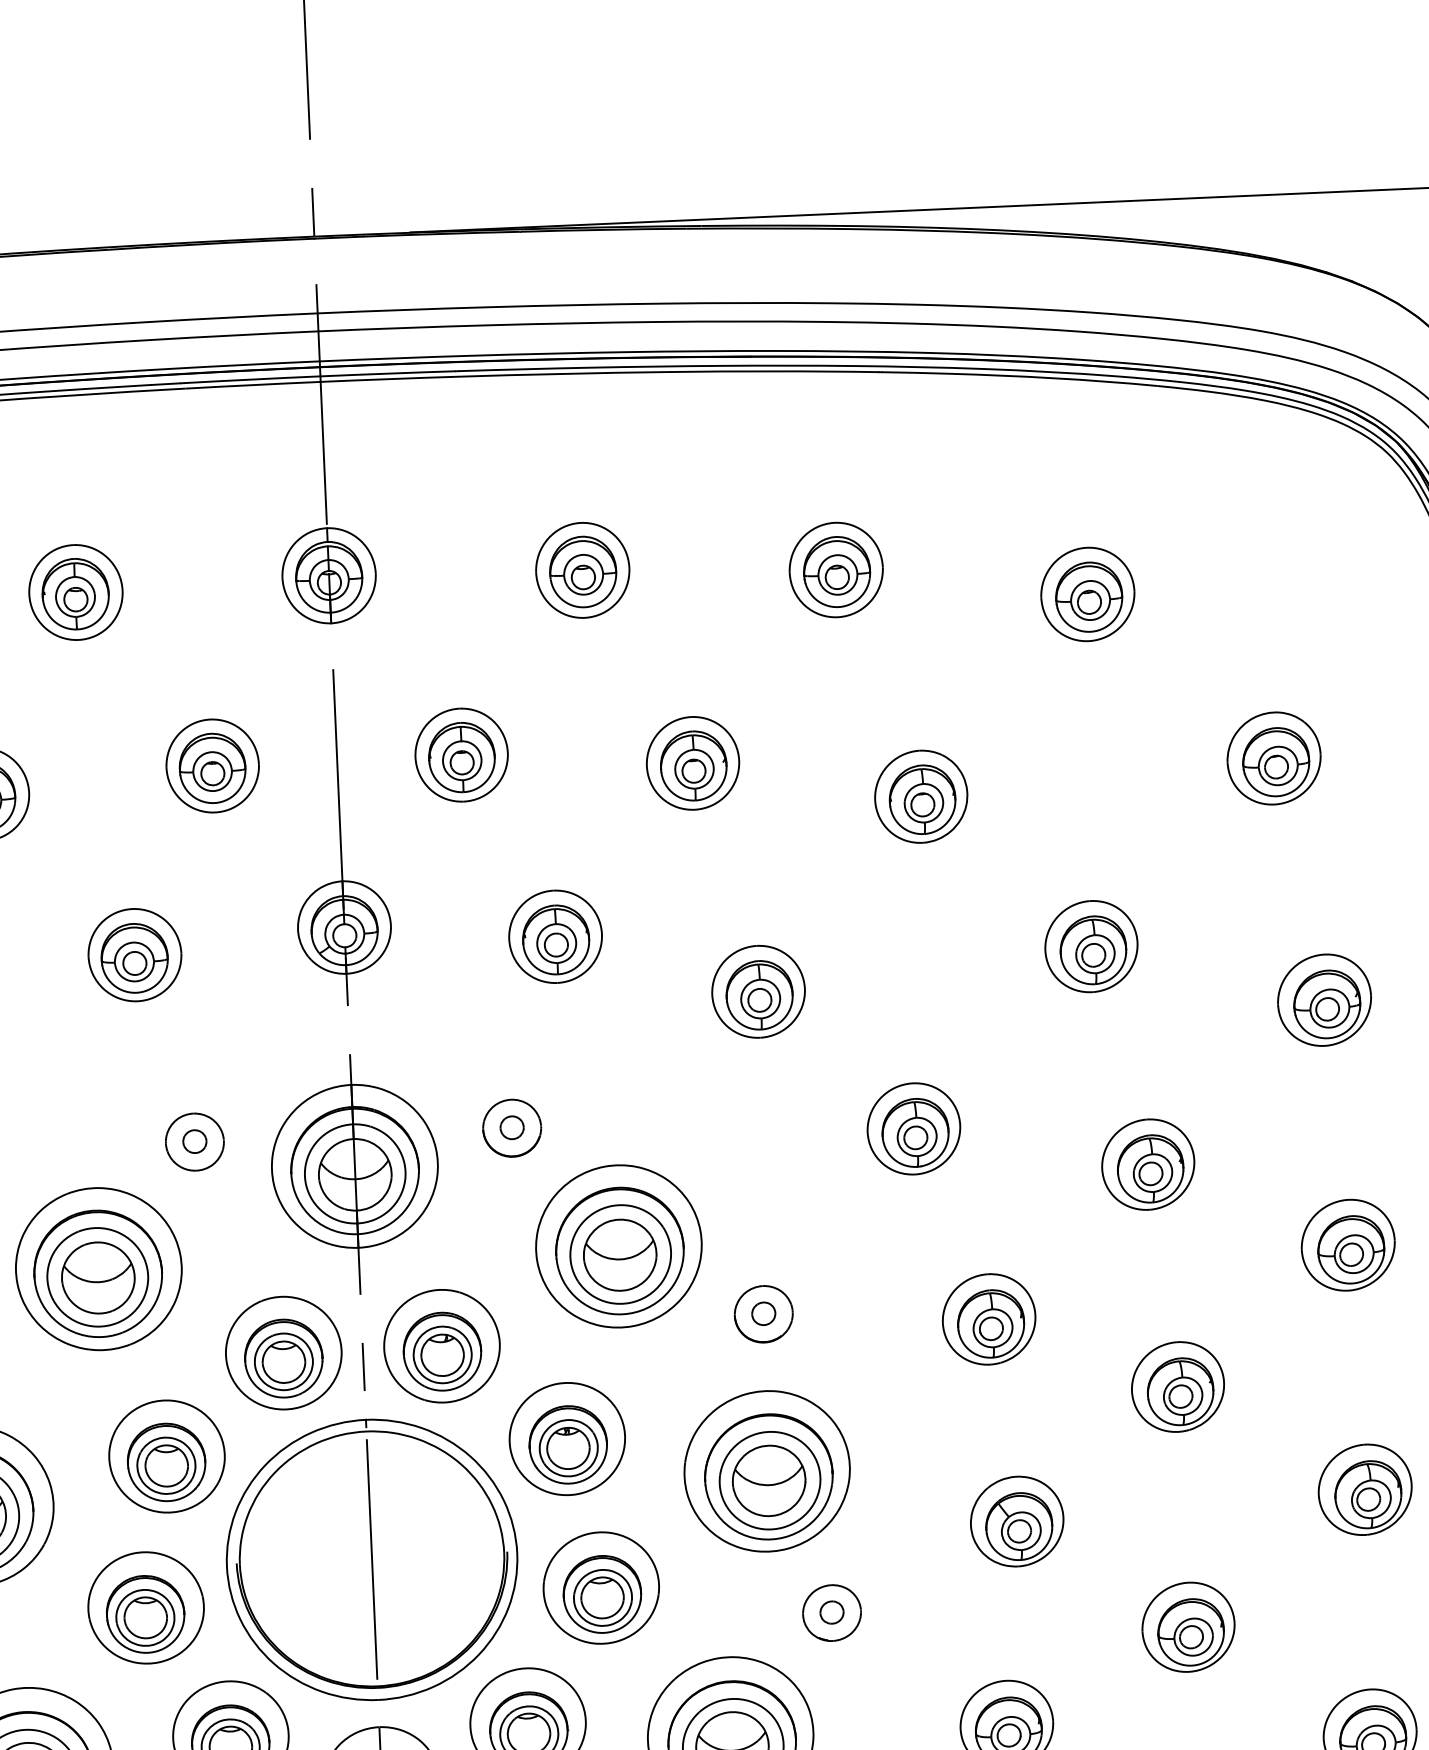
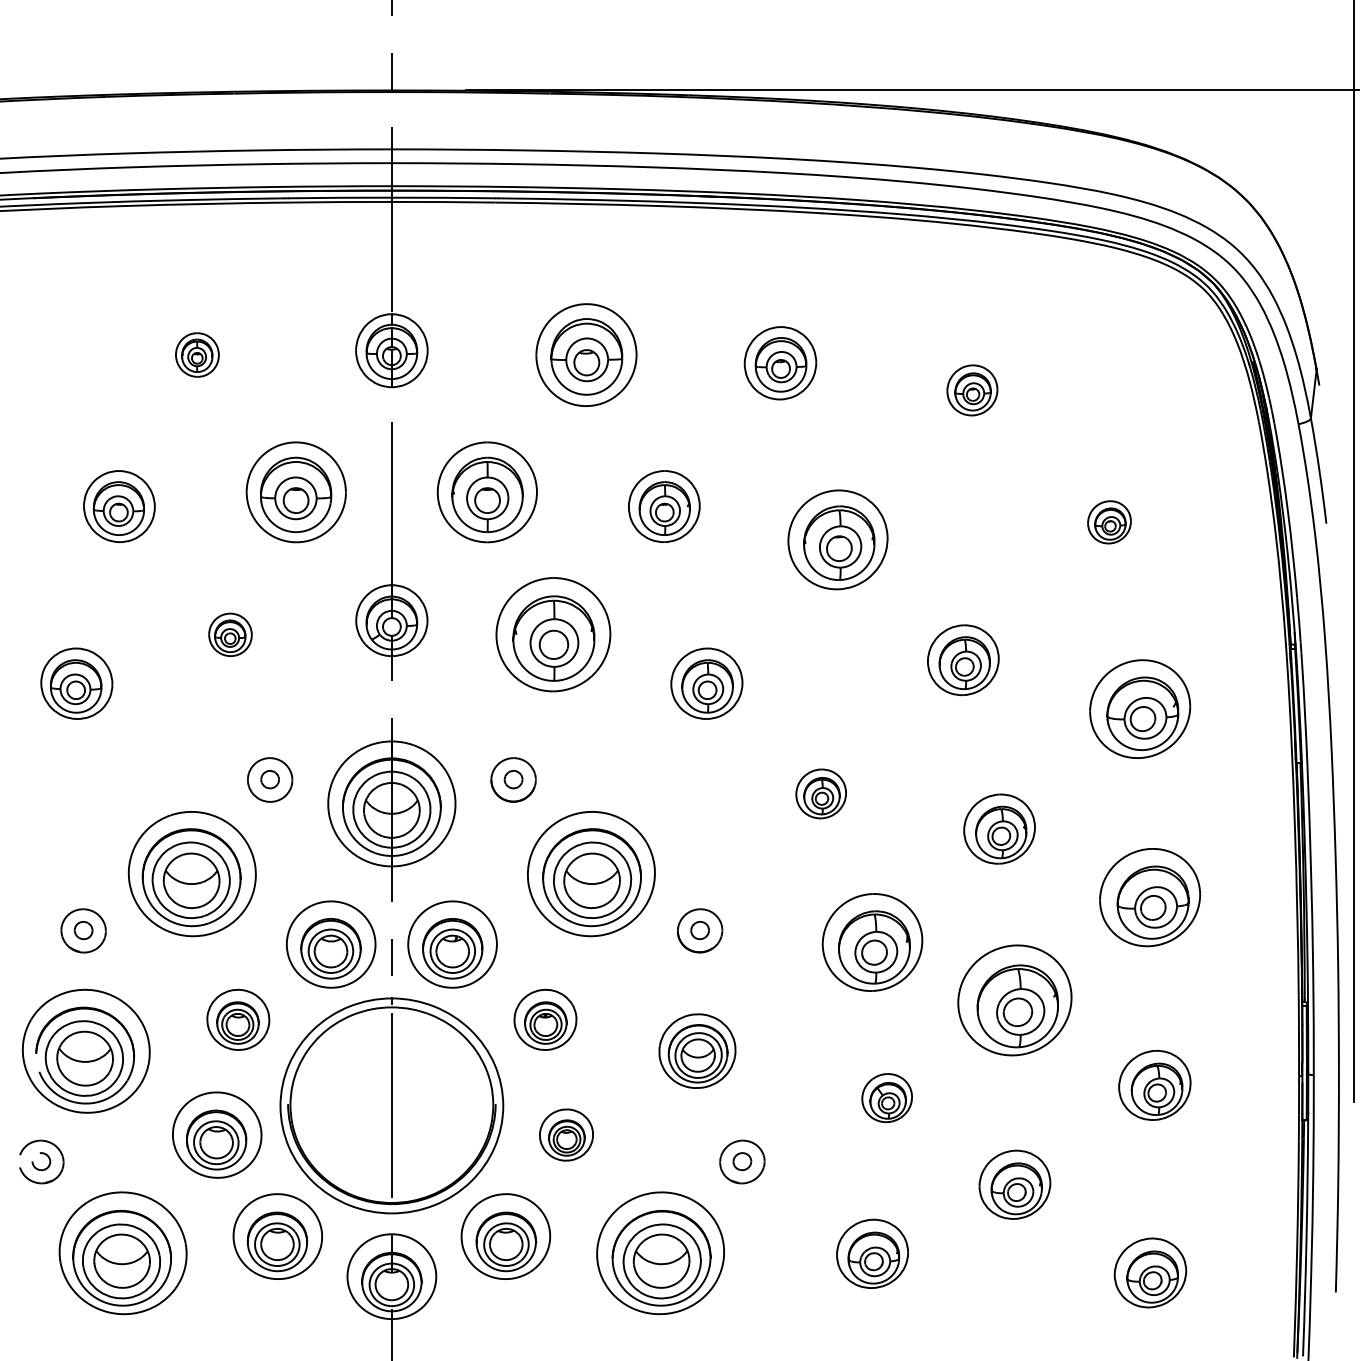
part: (581, 569) -> (585, 354), size x1.4
part: (76, 591) -> (197, 354), size x0.6
part: (1088, 594) -> (972, 390), size x0.7
part: (461, 755) -> (487, 492), size x1.4
part: (1274, 758) -> (1109, 522), size x0.6
part: (212, 765) -> (296, 492), size x1.4
part: (920, 796) -> (837, 539), size x1.4
part: (554, 936) -> (552, 634), size x1.6
part: (134, 954) -> (230, 634), size x0.6
part: (1323, 999) -> (1139, 708), size x1.4
part: (912, 1128) -> (820, 793), size x0.7
part: (1347, 1245) -> (1149, 897), size x1.4
part: (989, 1318) -> (872, 941), size x1.4
part: (1177, 1387) -> (1014, 1000), size x1.6
part: (567, 1438) -> (545, 1019), size x0.7
part: (167, 1456) -> (238, 1019), size x0.7
part: (767, 1470) -> (697, 1050), size x0.6
part: (1016, 1520) -> (886, 1097), size x0.7
part: (601, 1587) -> (566, 1134), size x0.6

